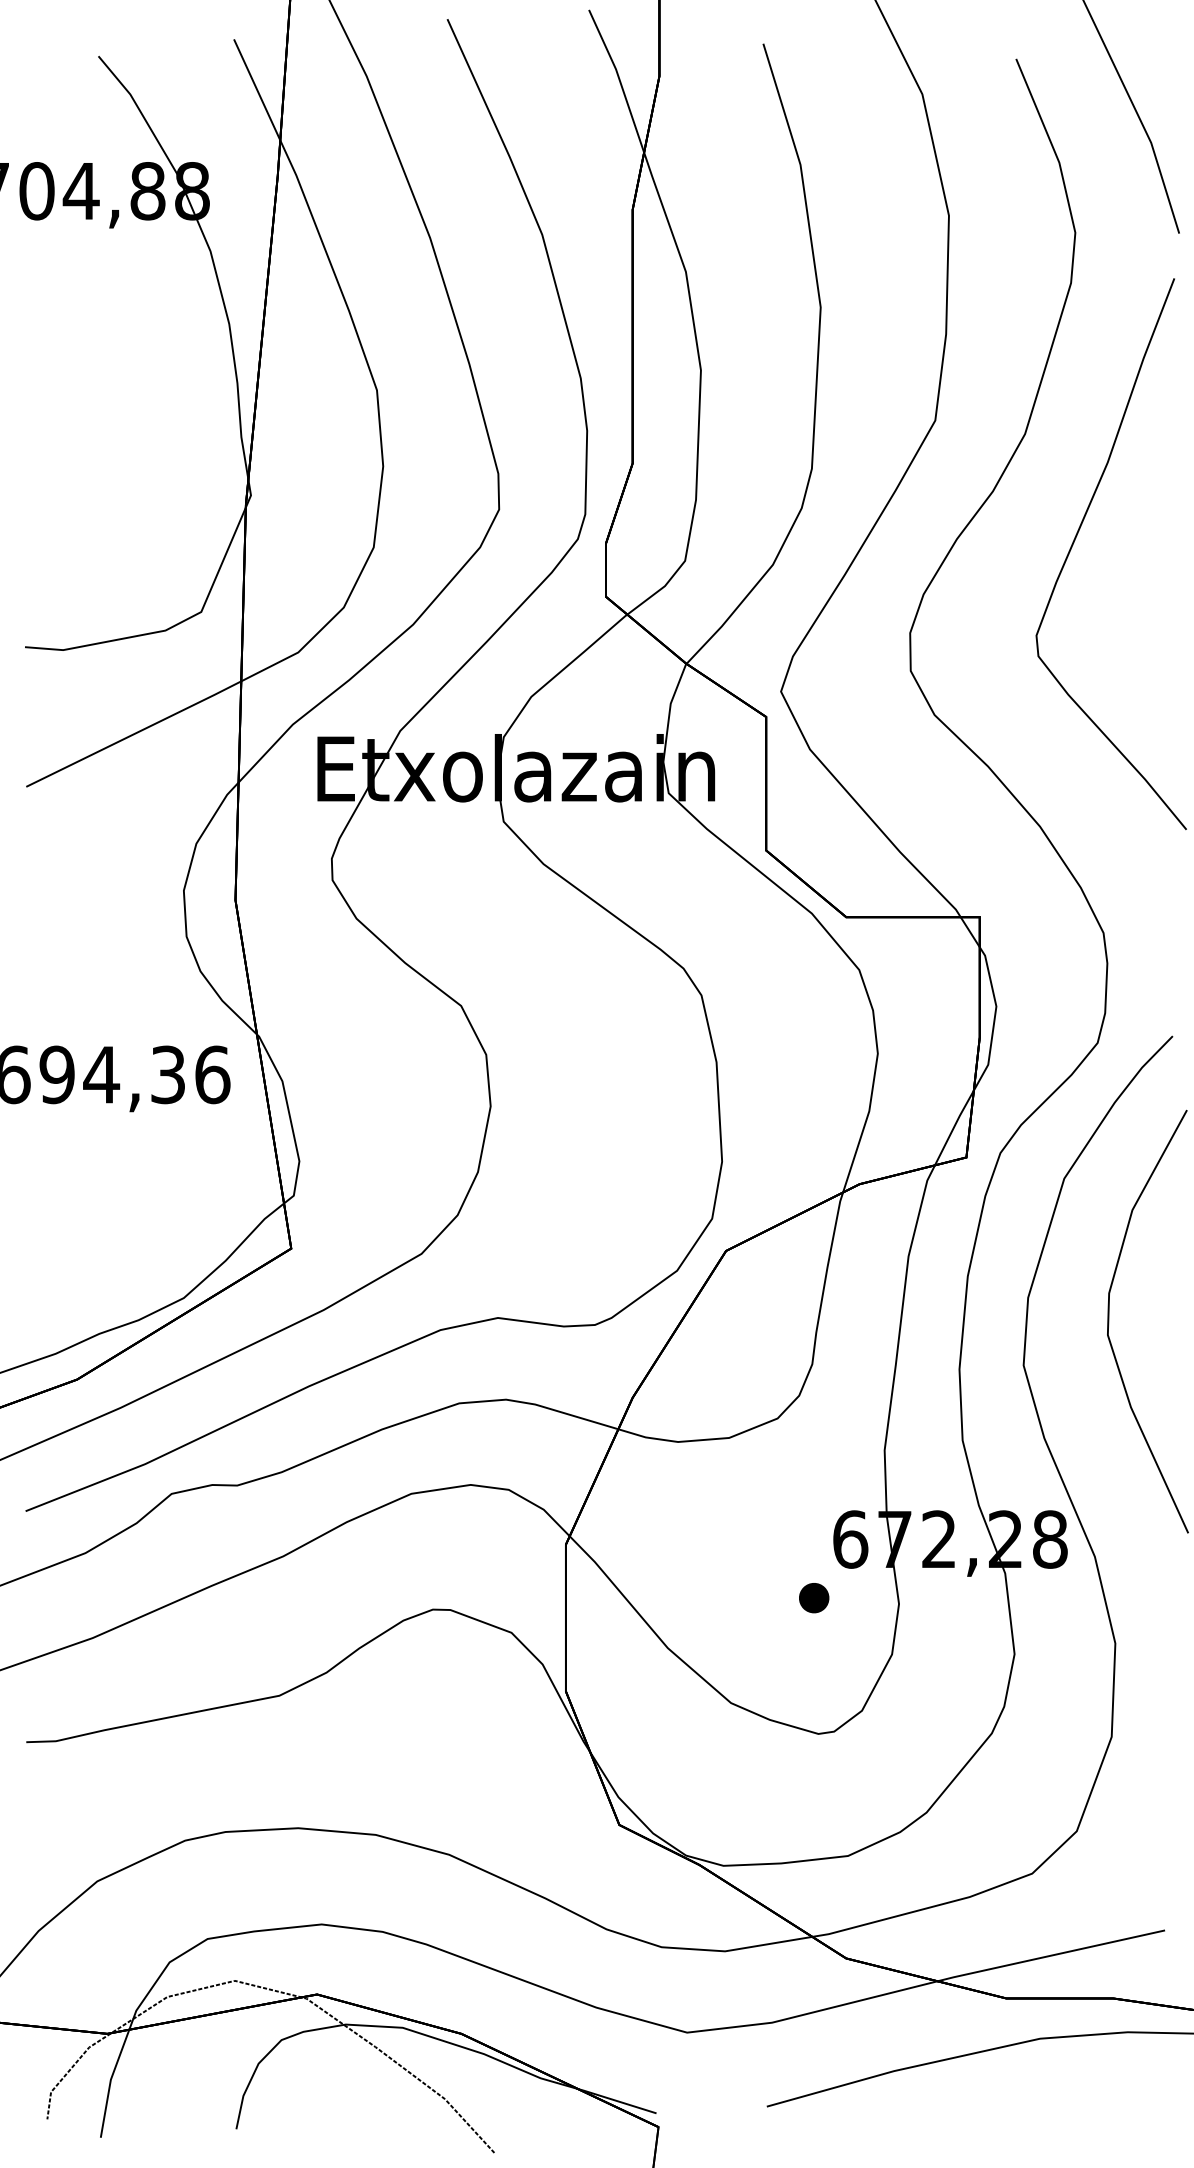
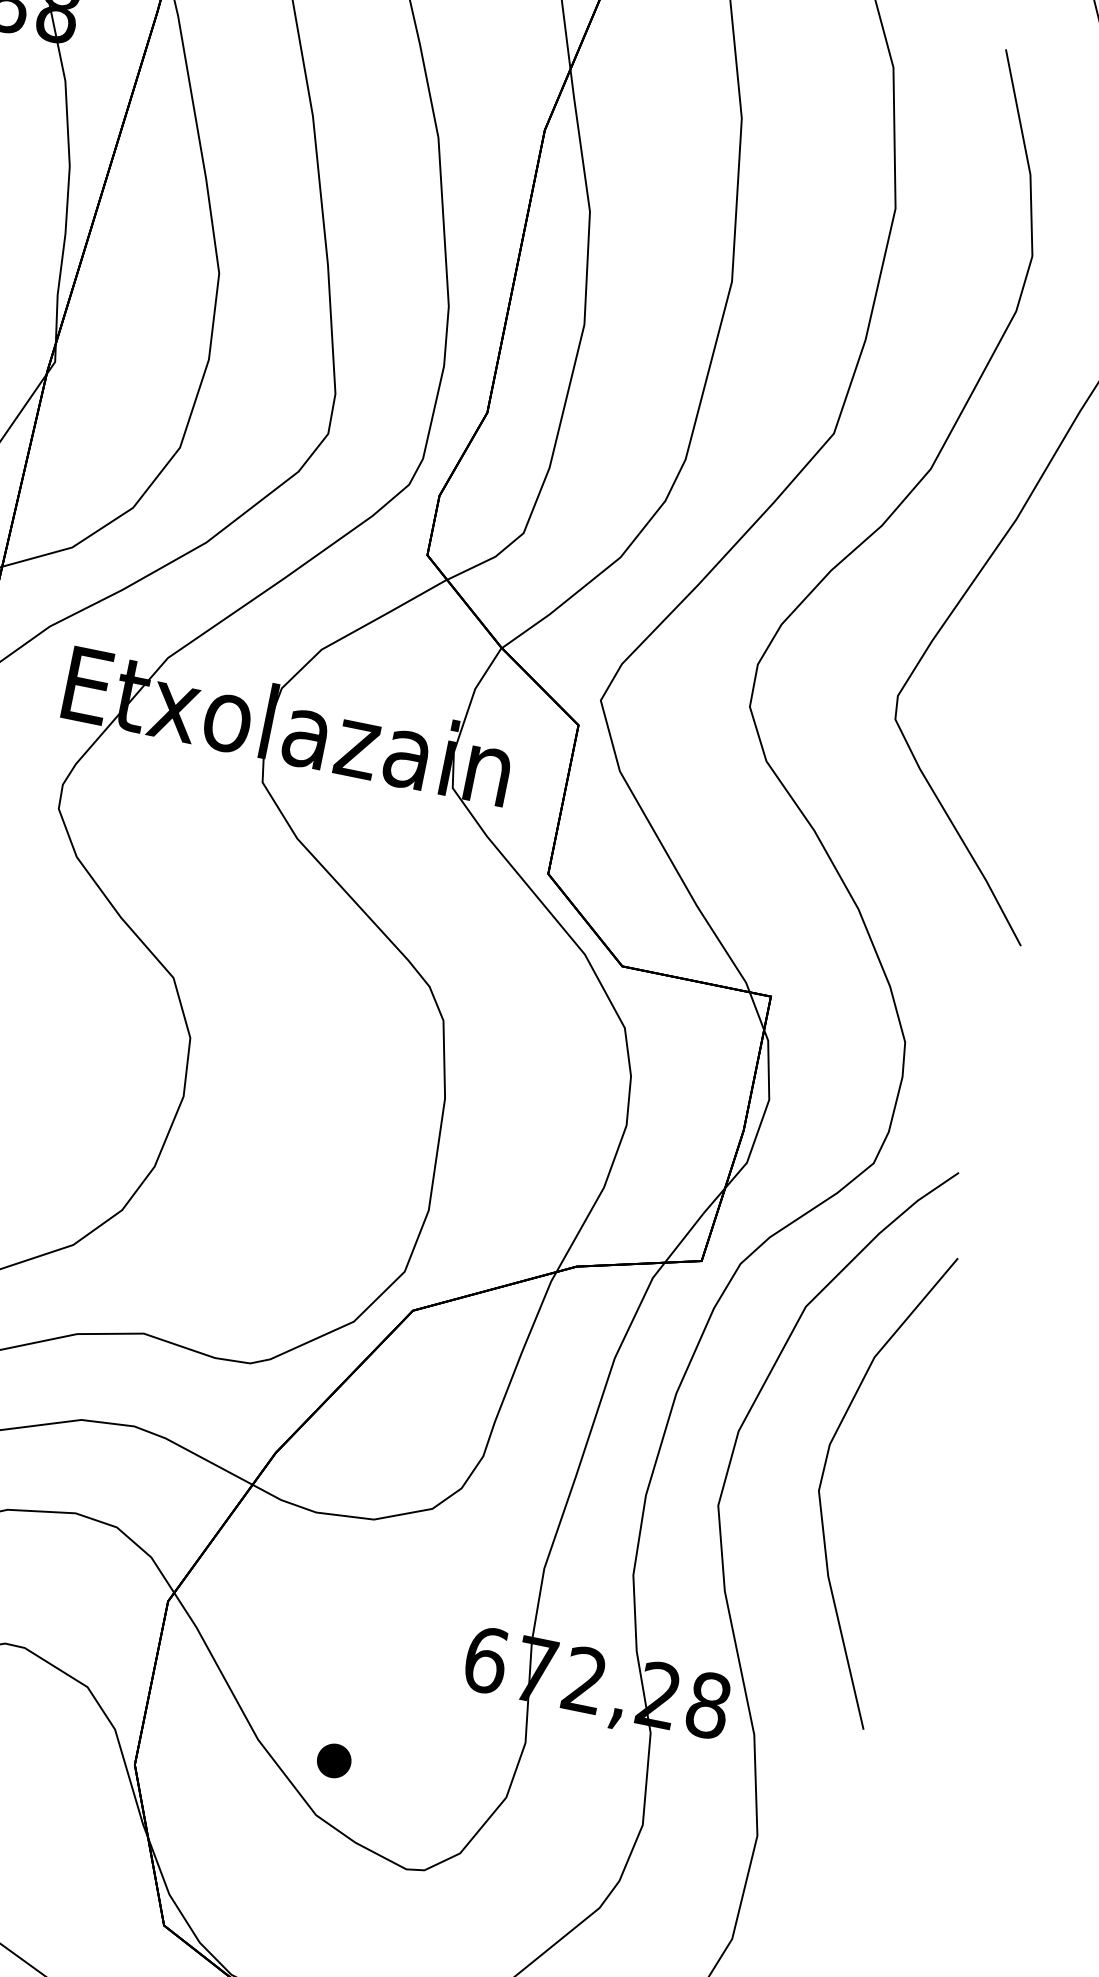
part: (814, 1598) -> (334, 1761), moved

